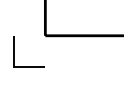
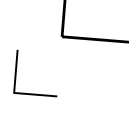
line: (14, 51) -> (16, 71), moved

